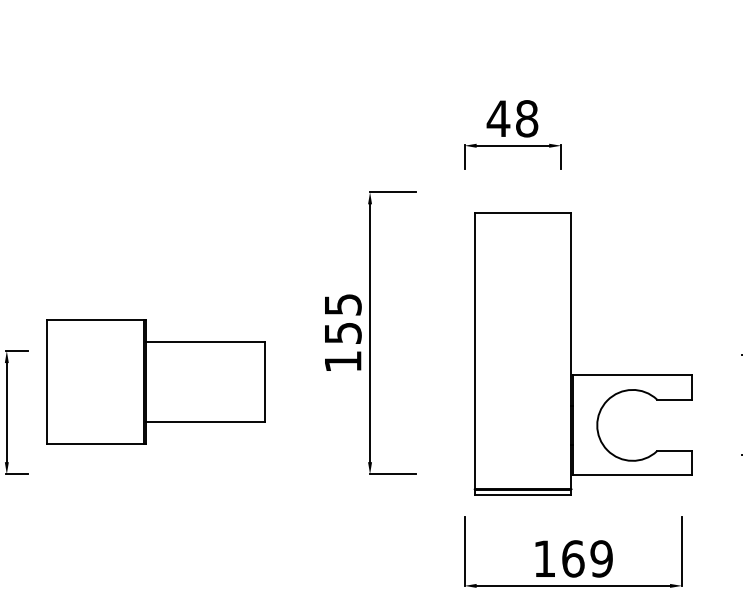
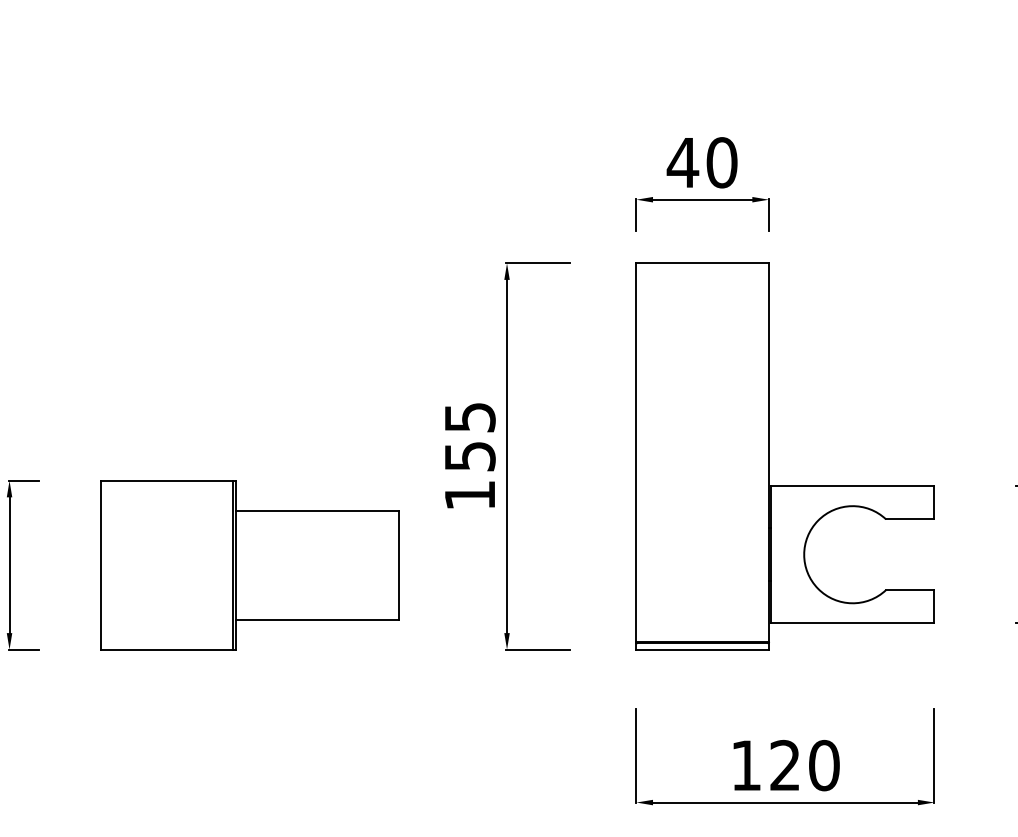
text: (526, 118) -> (721, 162), 48 -> 40
part: (571, 353) -> (769, 456), moved
part: (155, 382) -> (249, 565), moved
text: (587, 558) -> (804, 765), 169 -> 120

